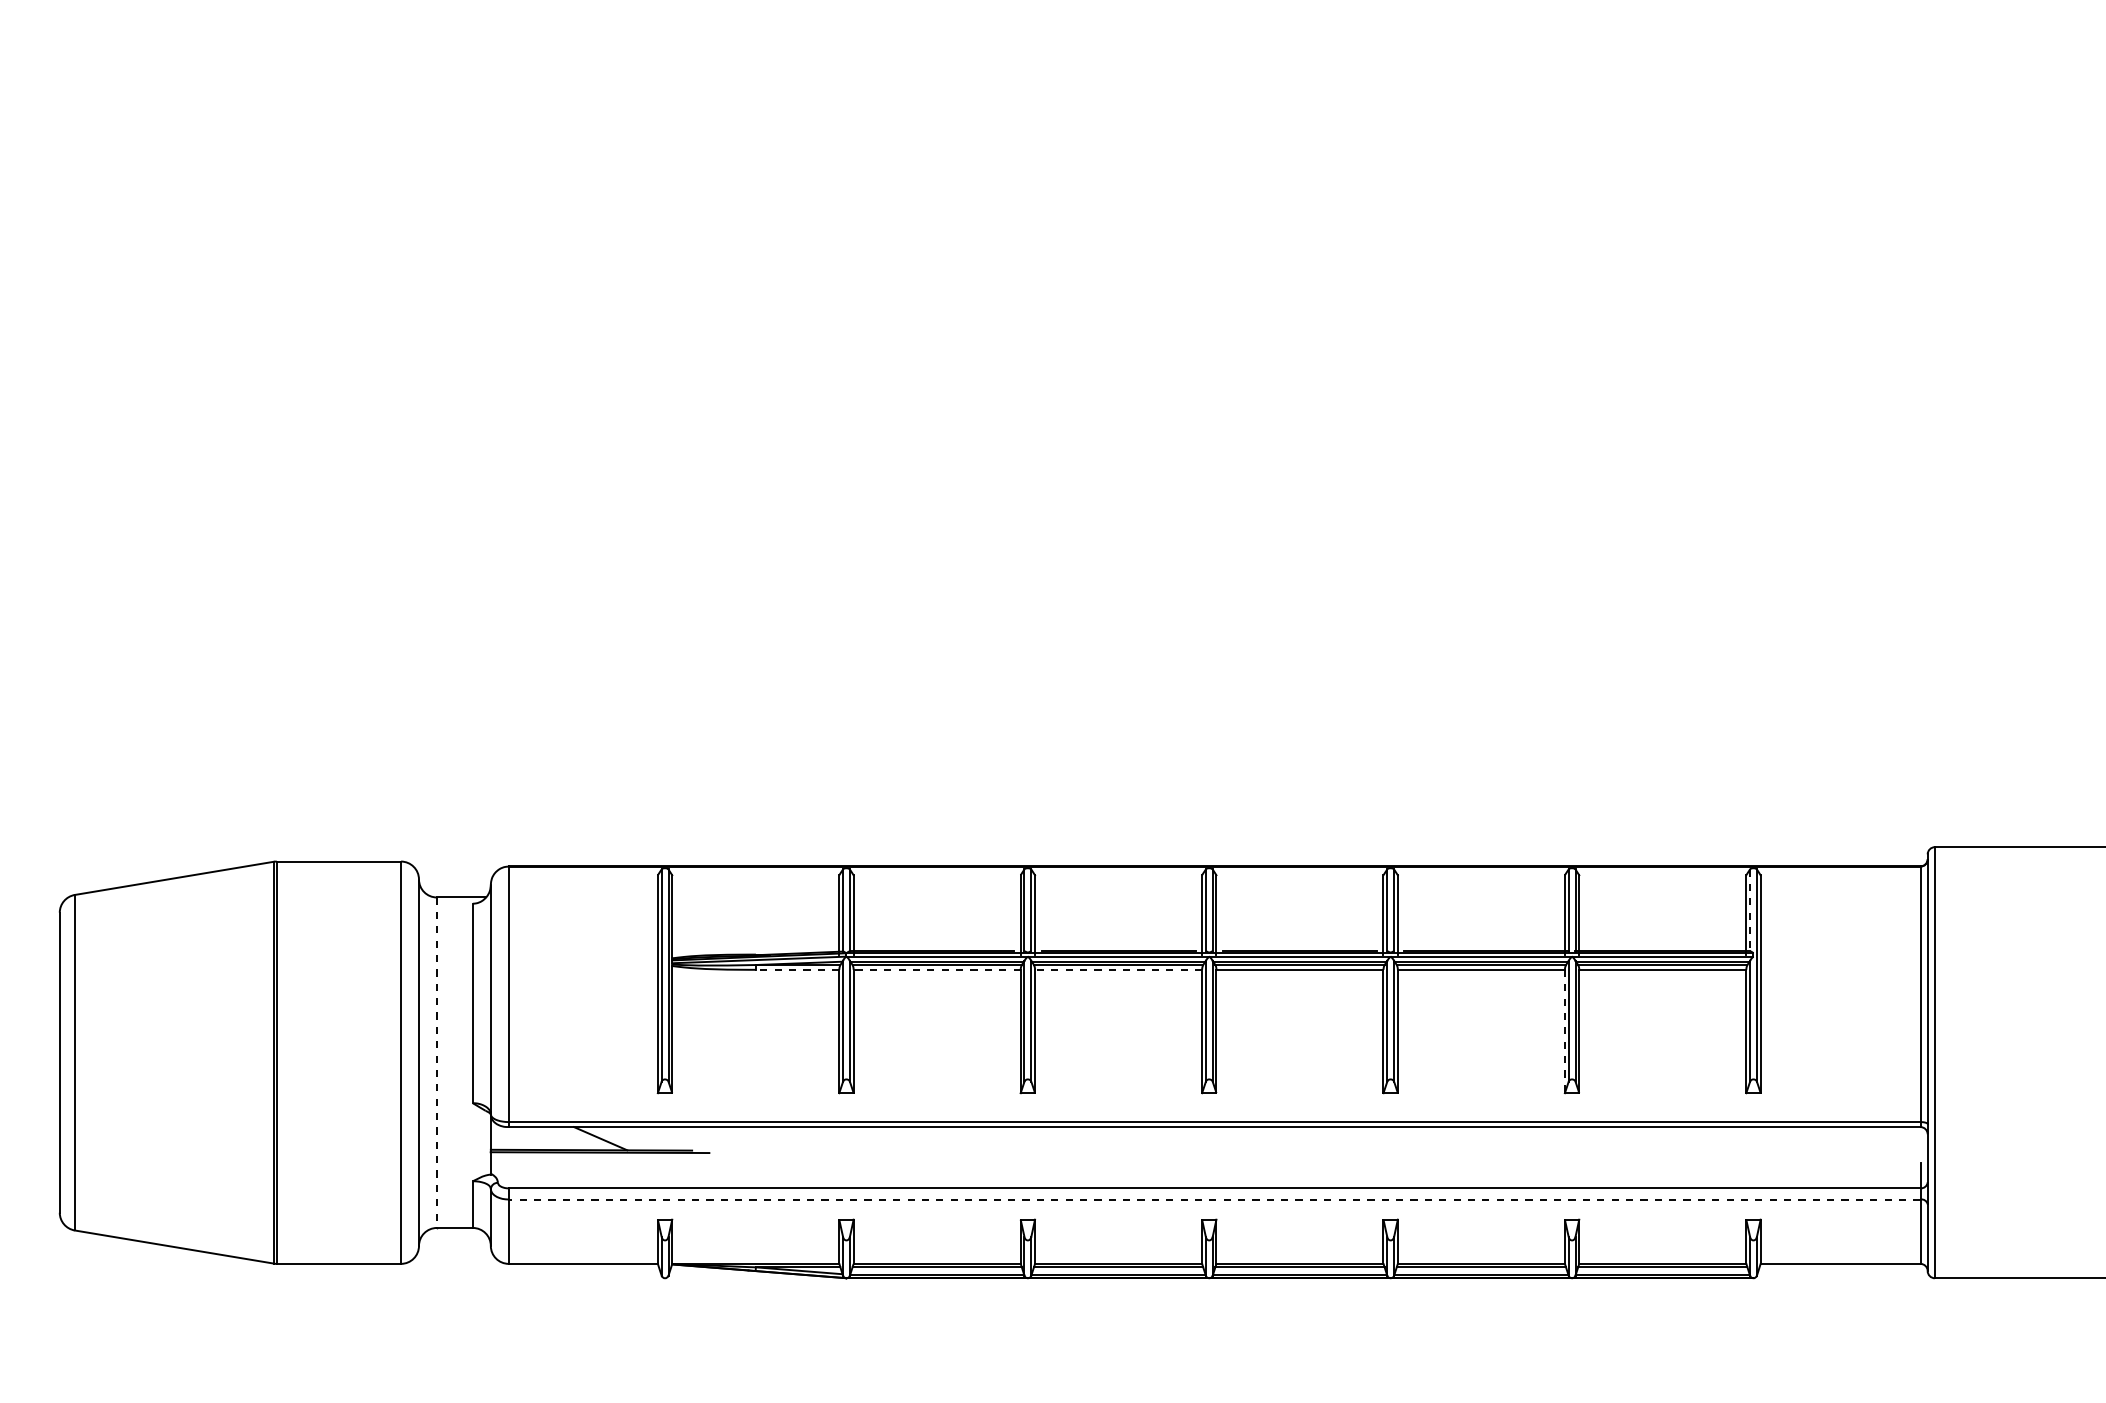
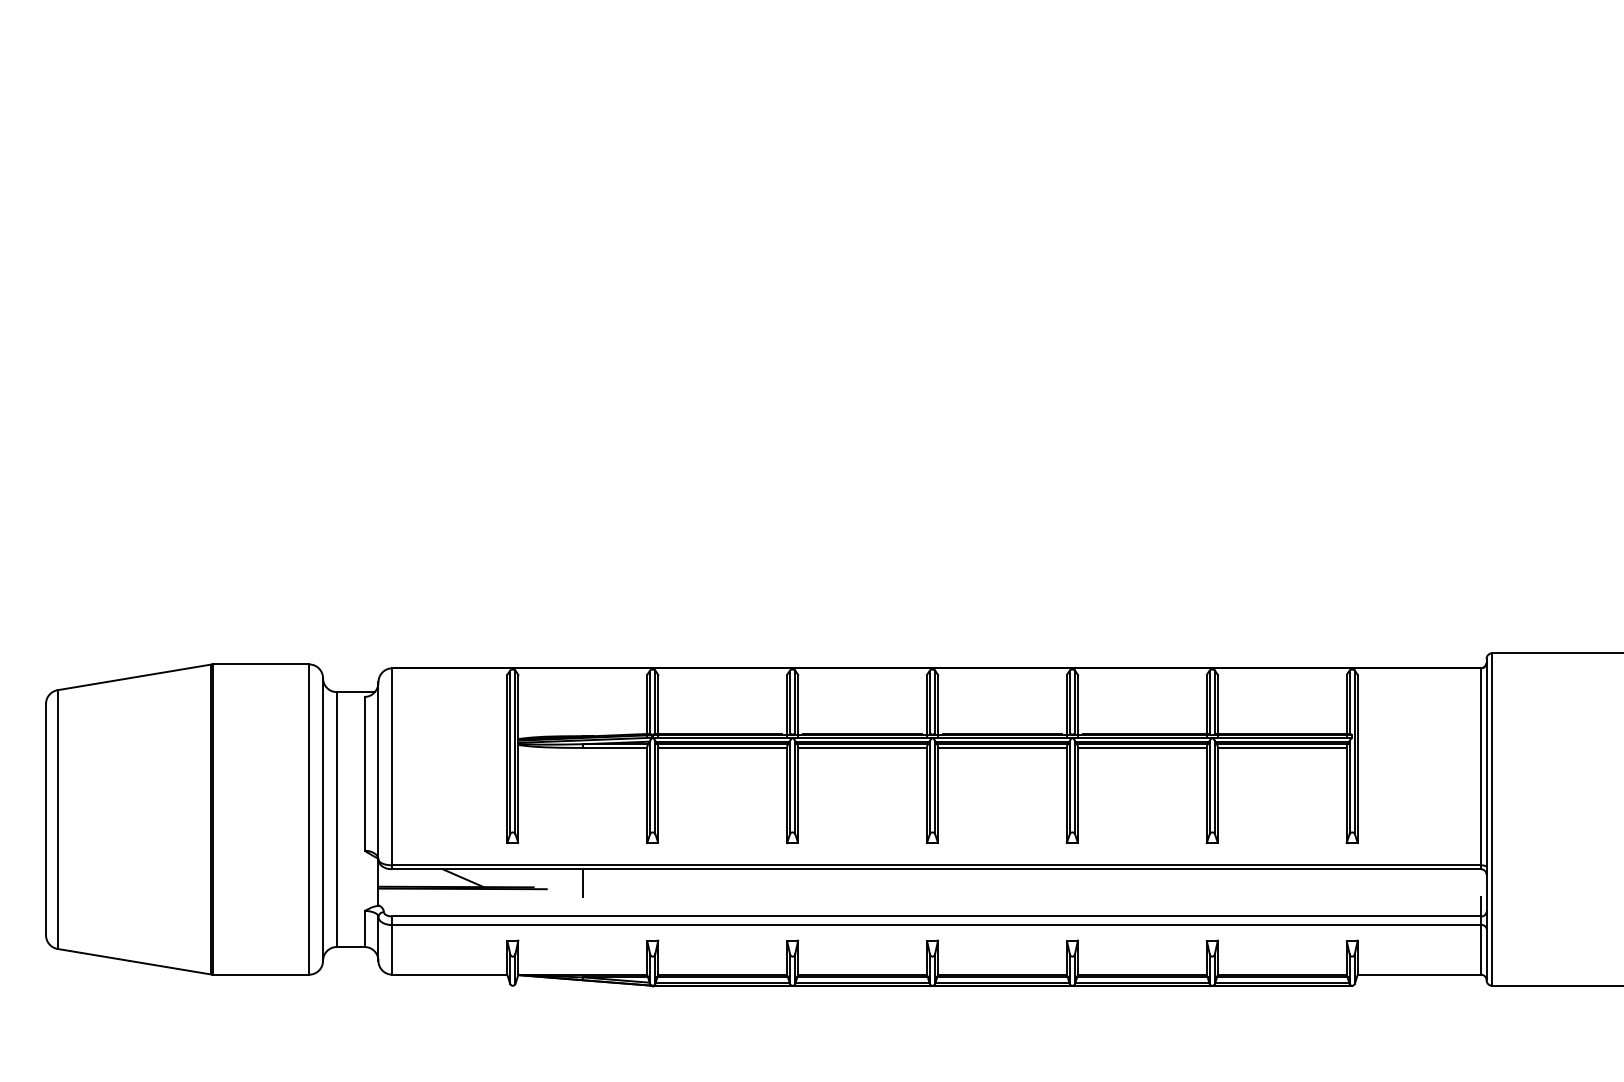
line: (1750, 911) -> (1349, 702), dashed -> solid
line: (797, 969) -> (614, 747), dashed -> solid
line: (937, 969) -> (722, 747), dashed -> solid
line: (1118, 969) -> (862, 747), dashed -> solid
line: (1564, 1031) -> (1206, 795), dashed -> solid
line: (436, 1063) -> (336, 820), dashed -> solid
line: (755, 1145) -> (582, 883), added
line: (1214, 1199) -> (936, 925), dashed -> solid

